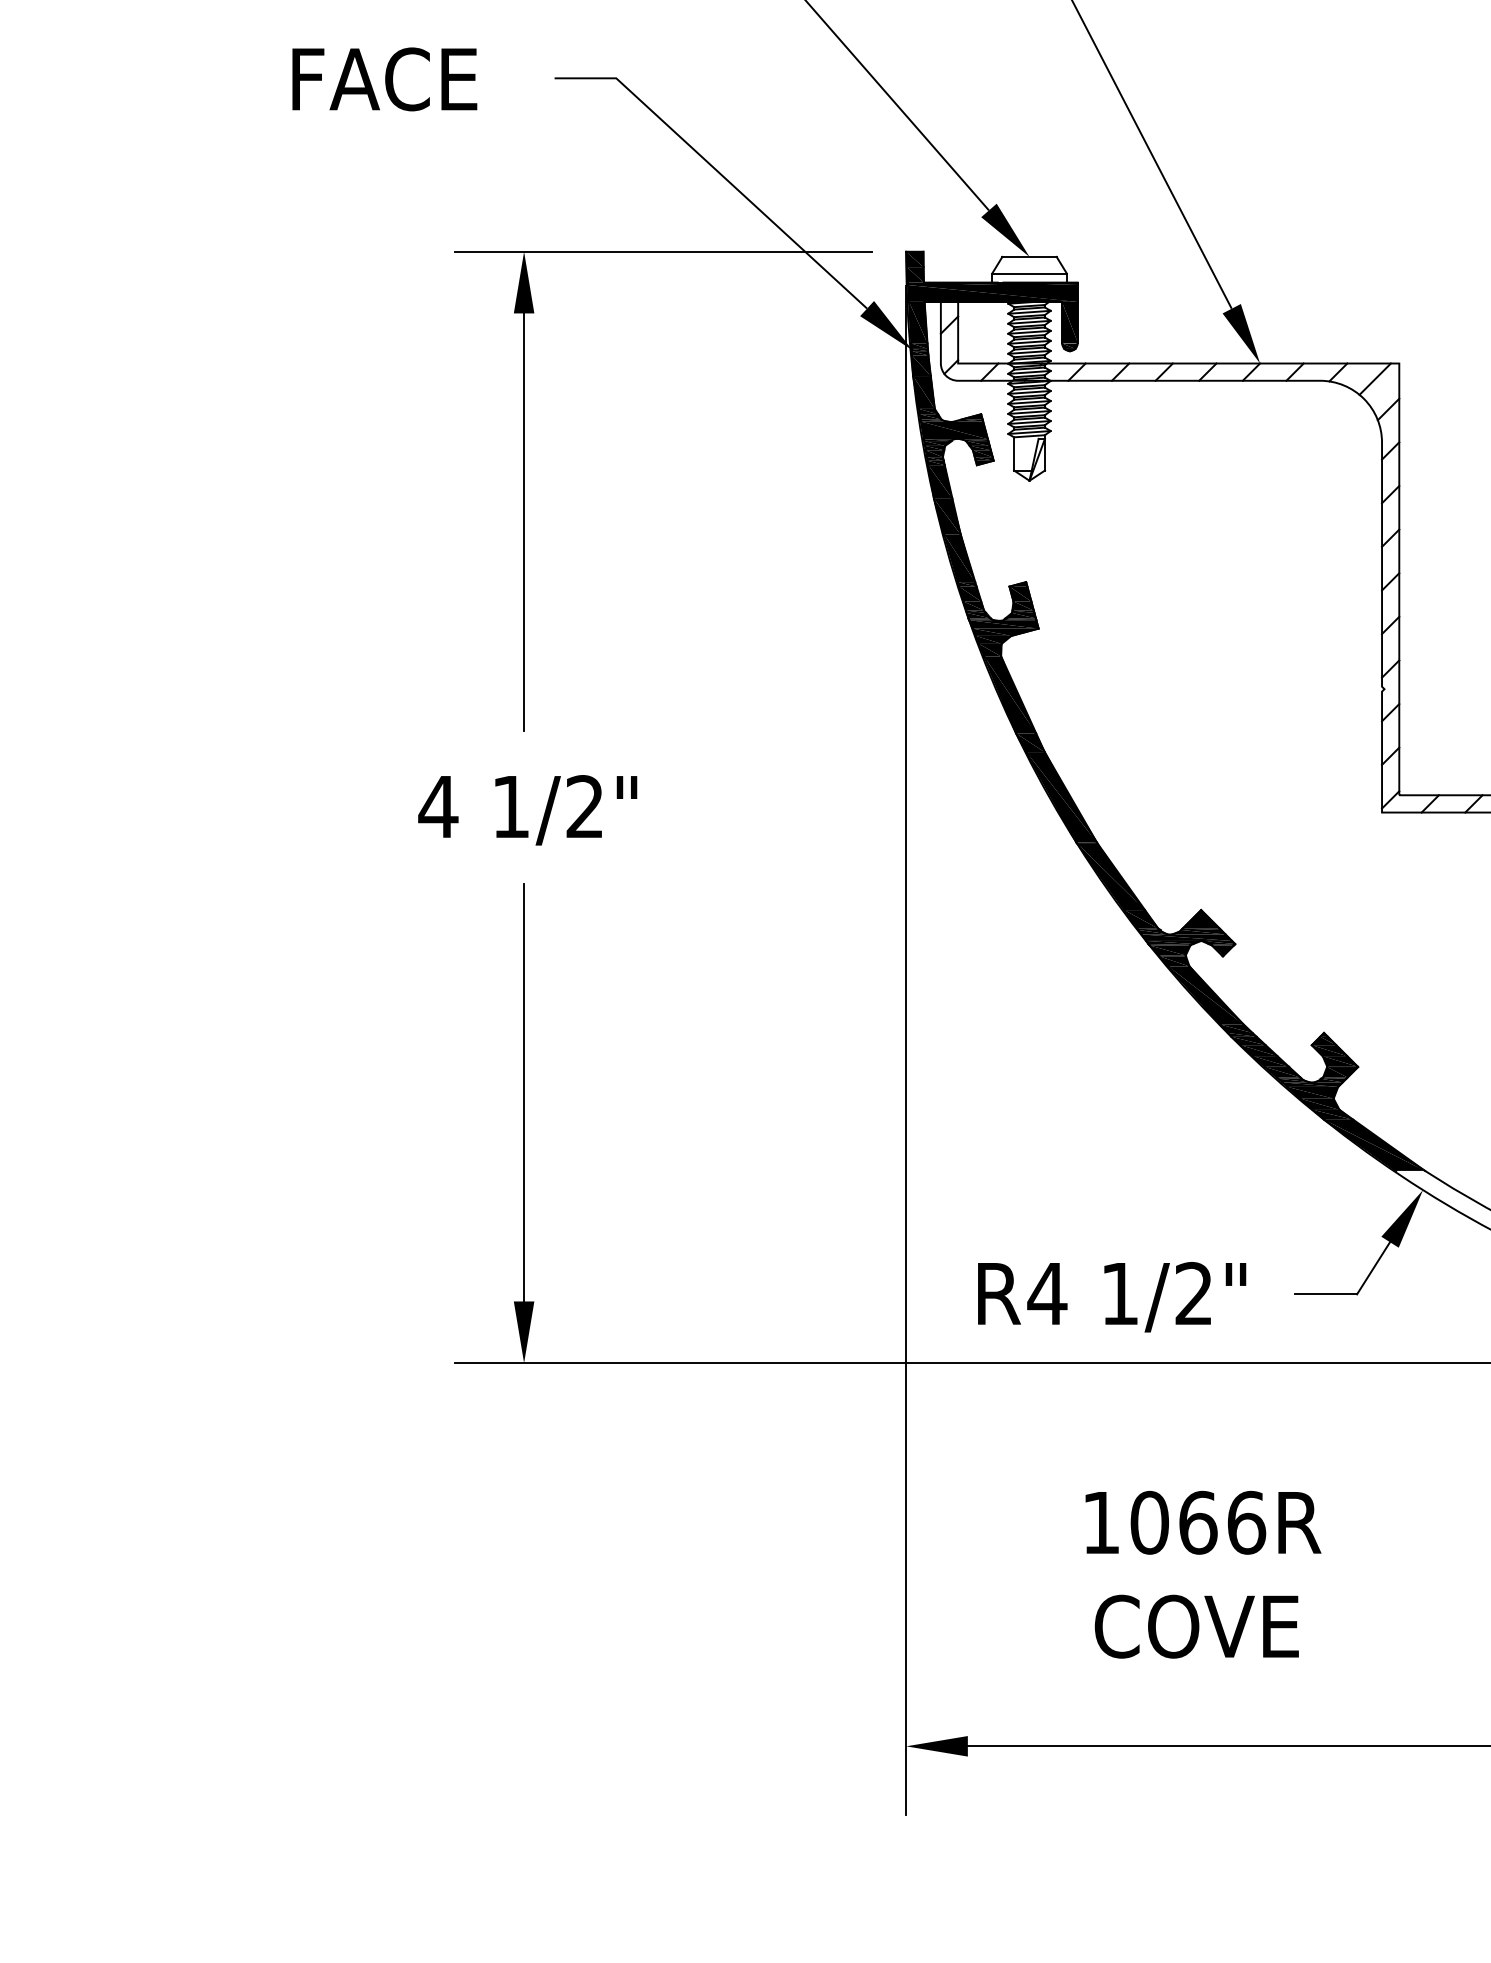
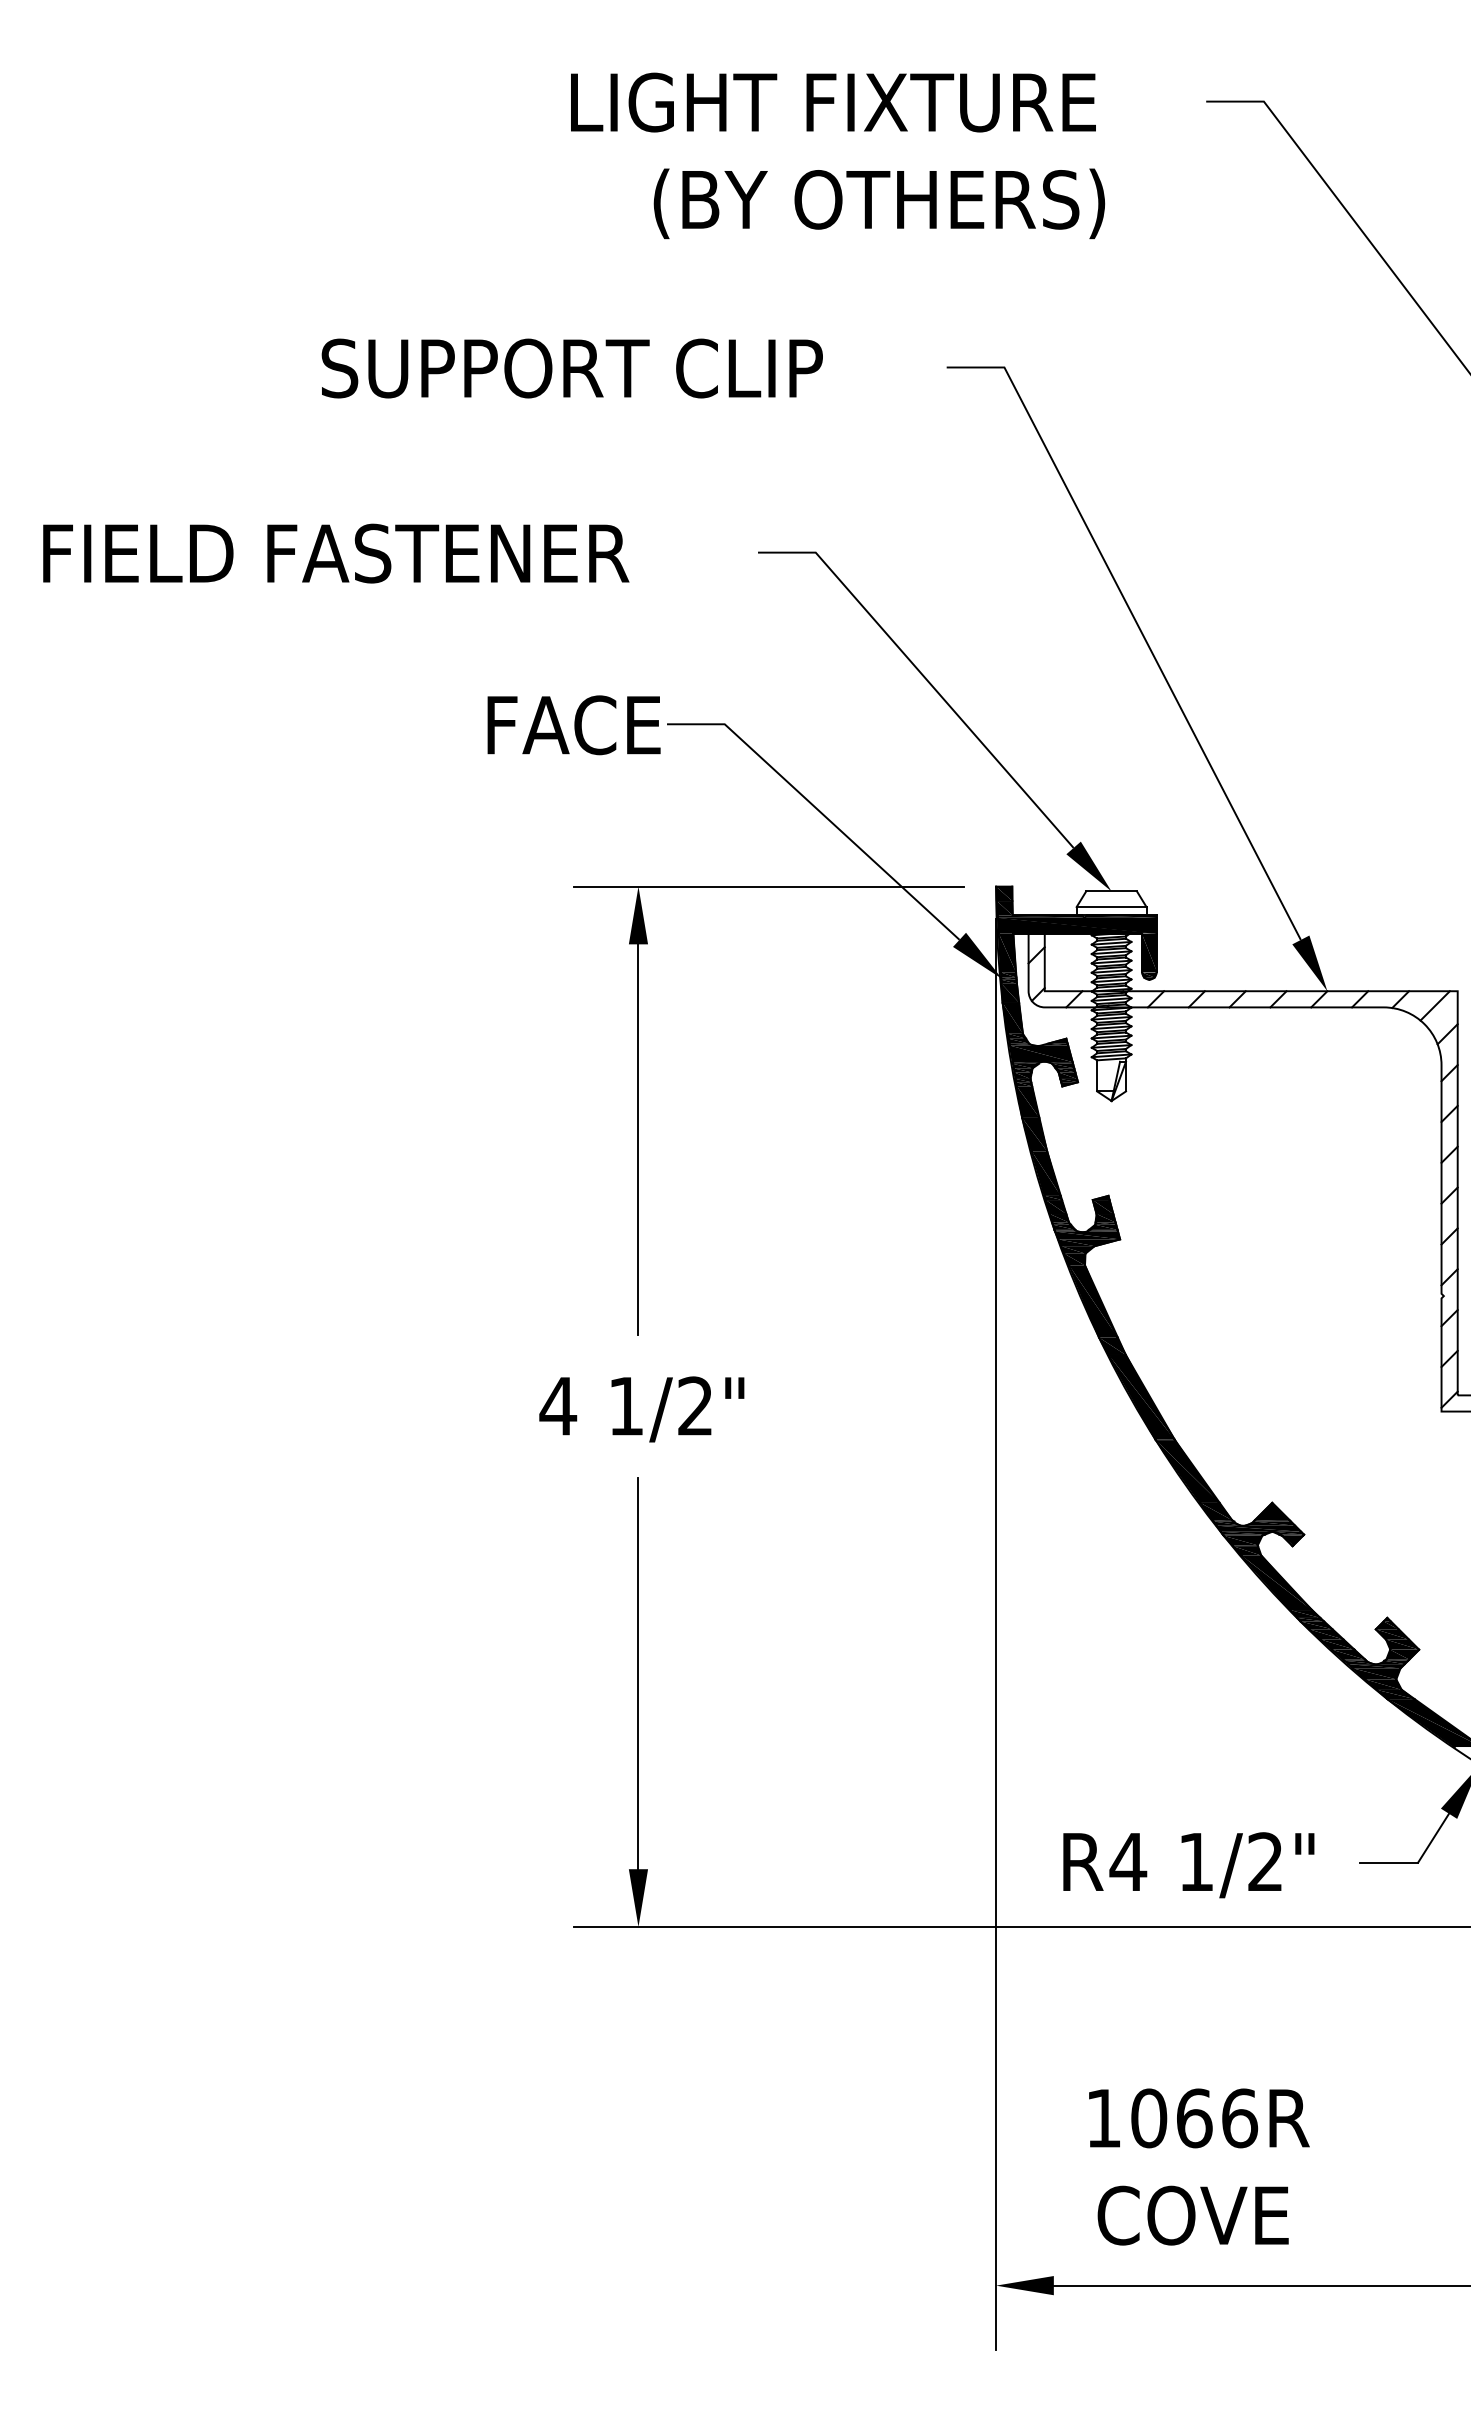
text: (384, 79) -> (573, 725), moved
text: (1203, 1574) -> (1199, 2166), moved

